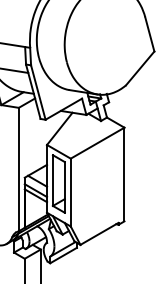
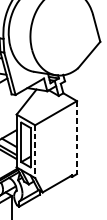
line: (124, 174) -> (77, 137), solid -> dashed
line: (70, 192) -> (34, 151), solid -> dashed

